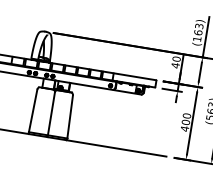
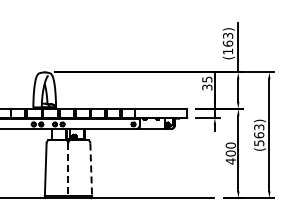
text: (176, 62) -> (207, 83), 40 -> 35
line: (51, 115) -> (68, 171), solid -> dashed
line: (70, 117) -> (91, 170), solid -> dashed

